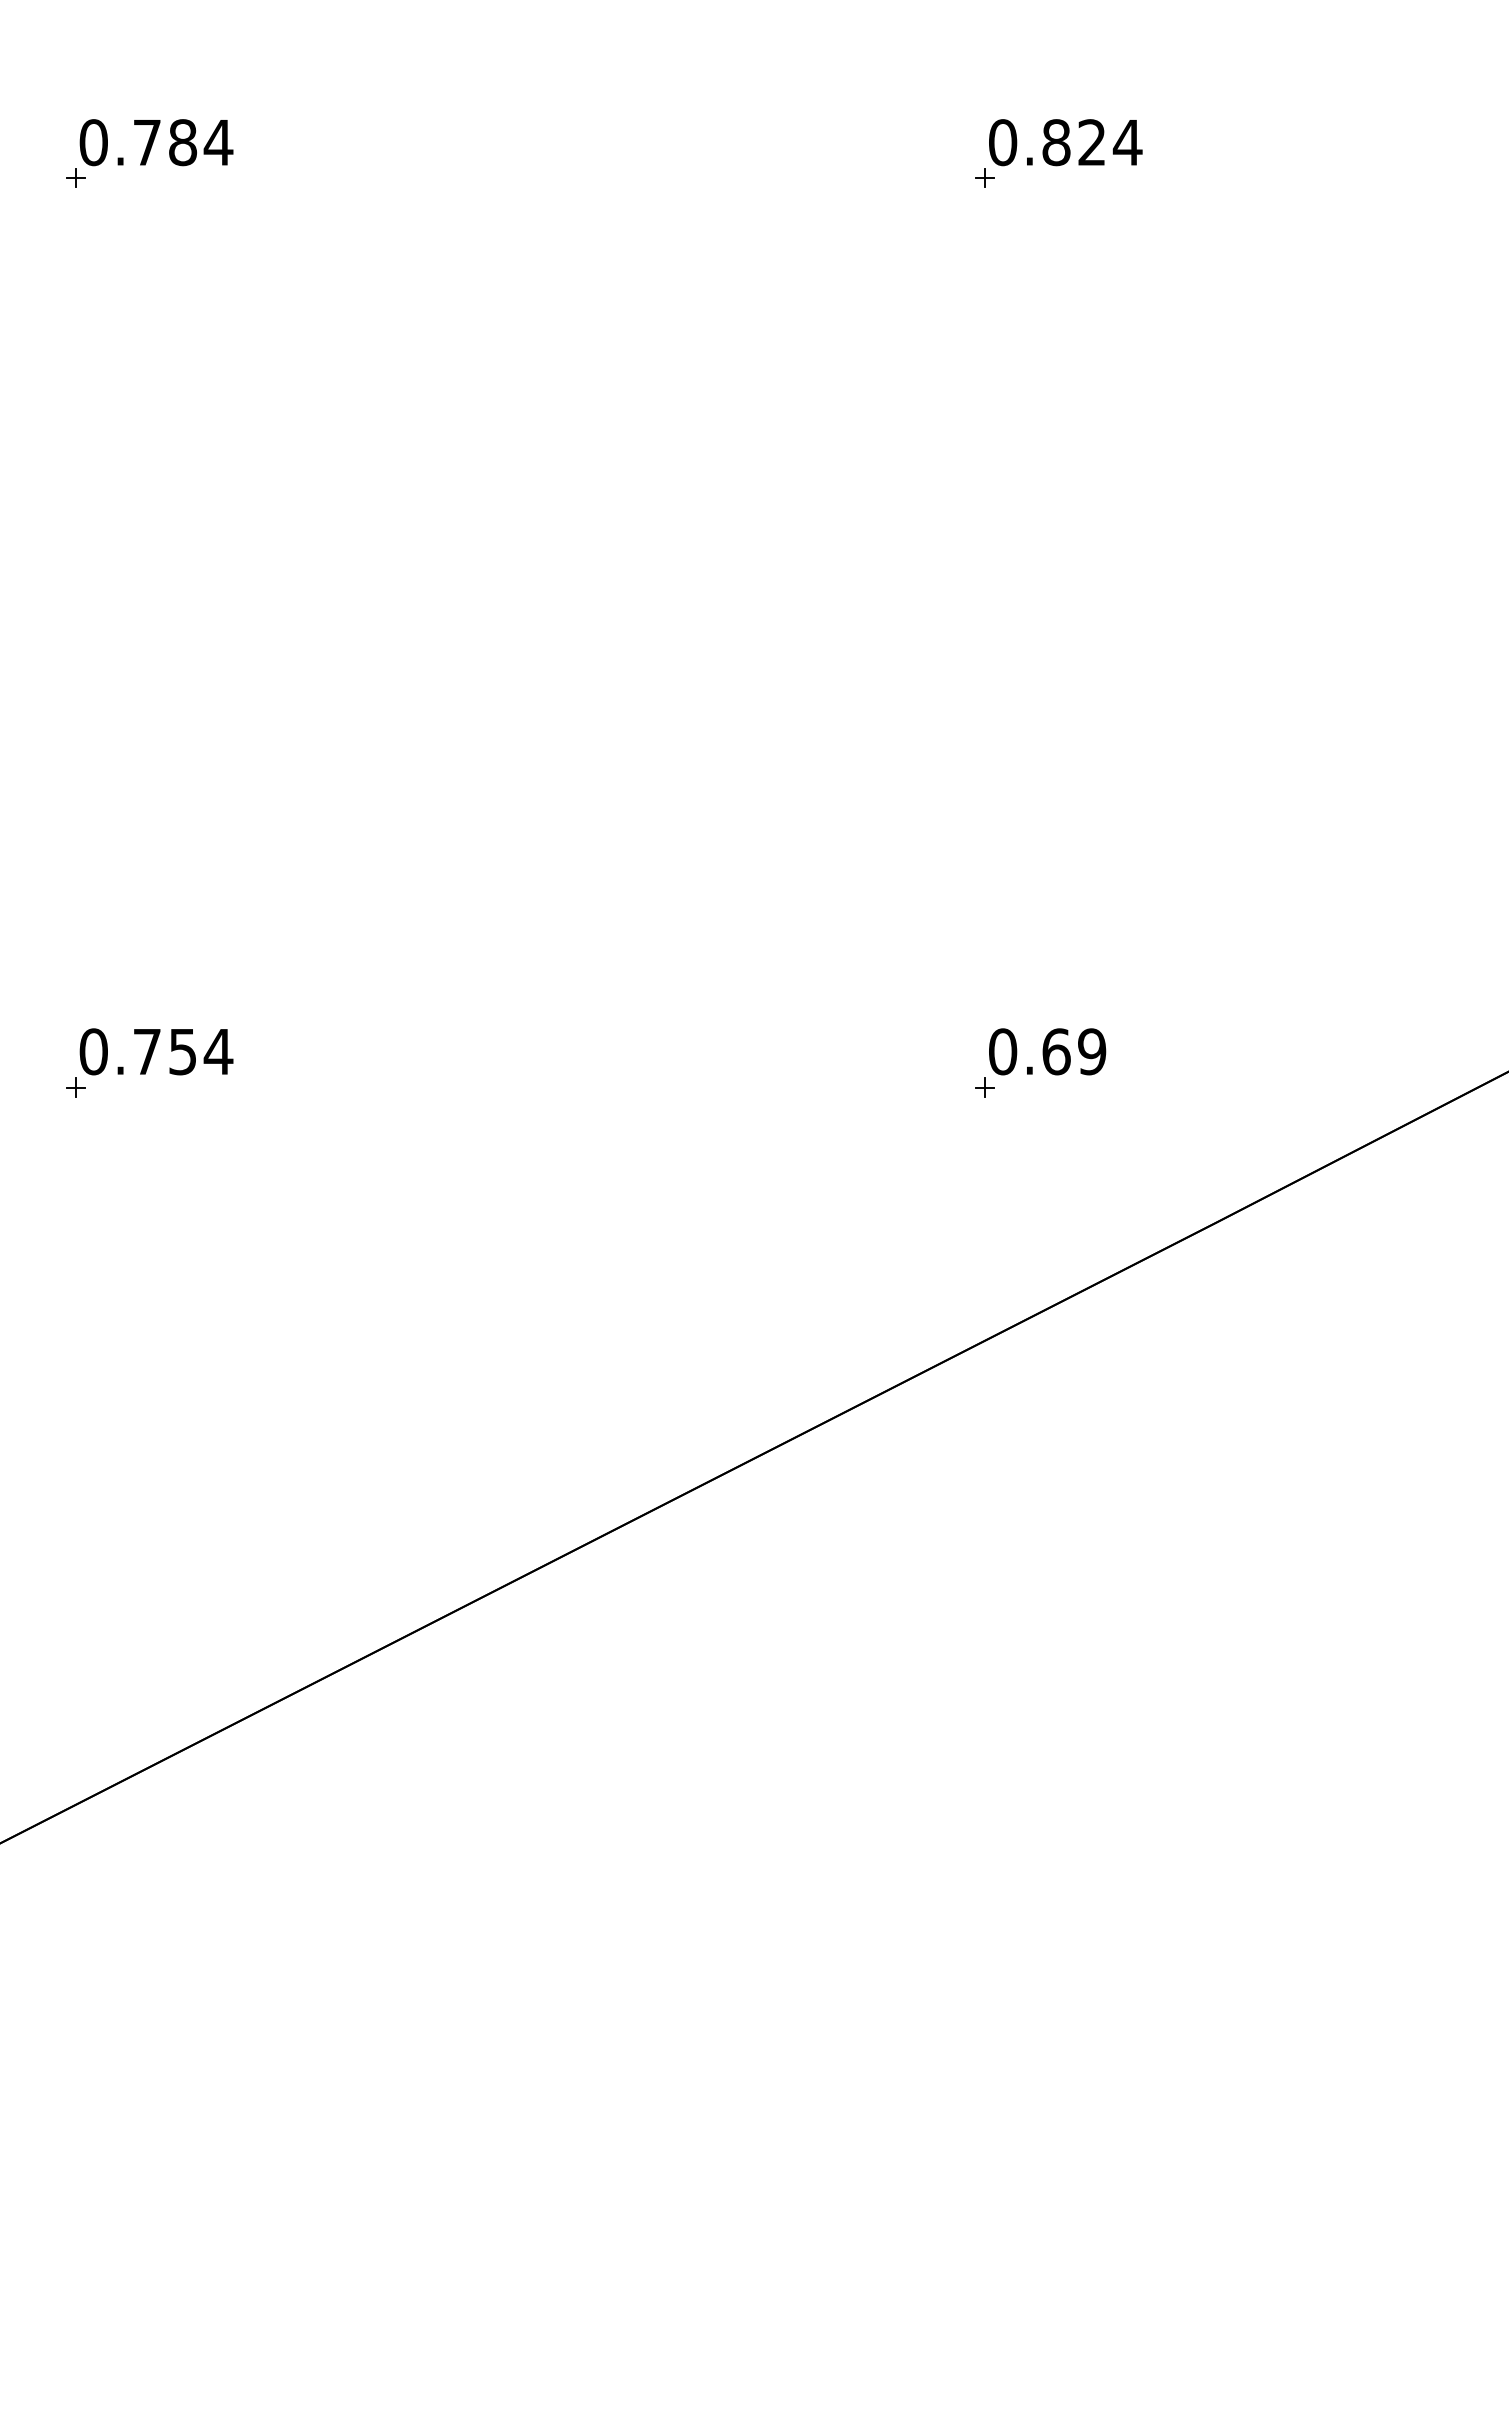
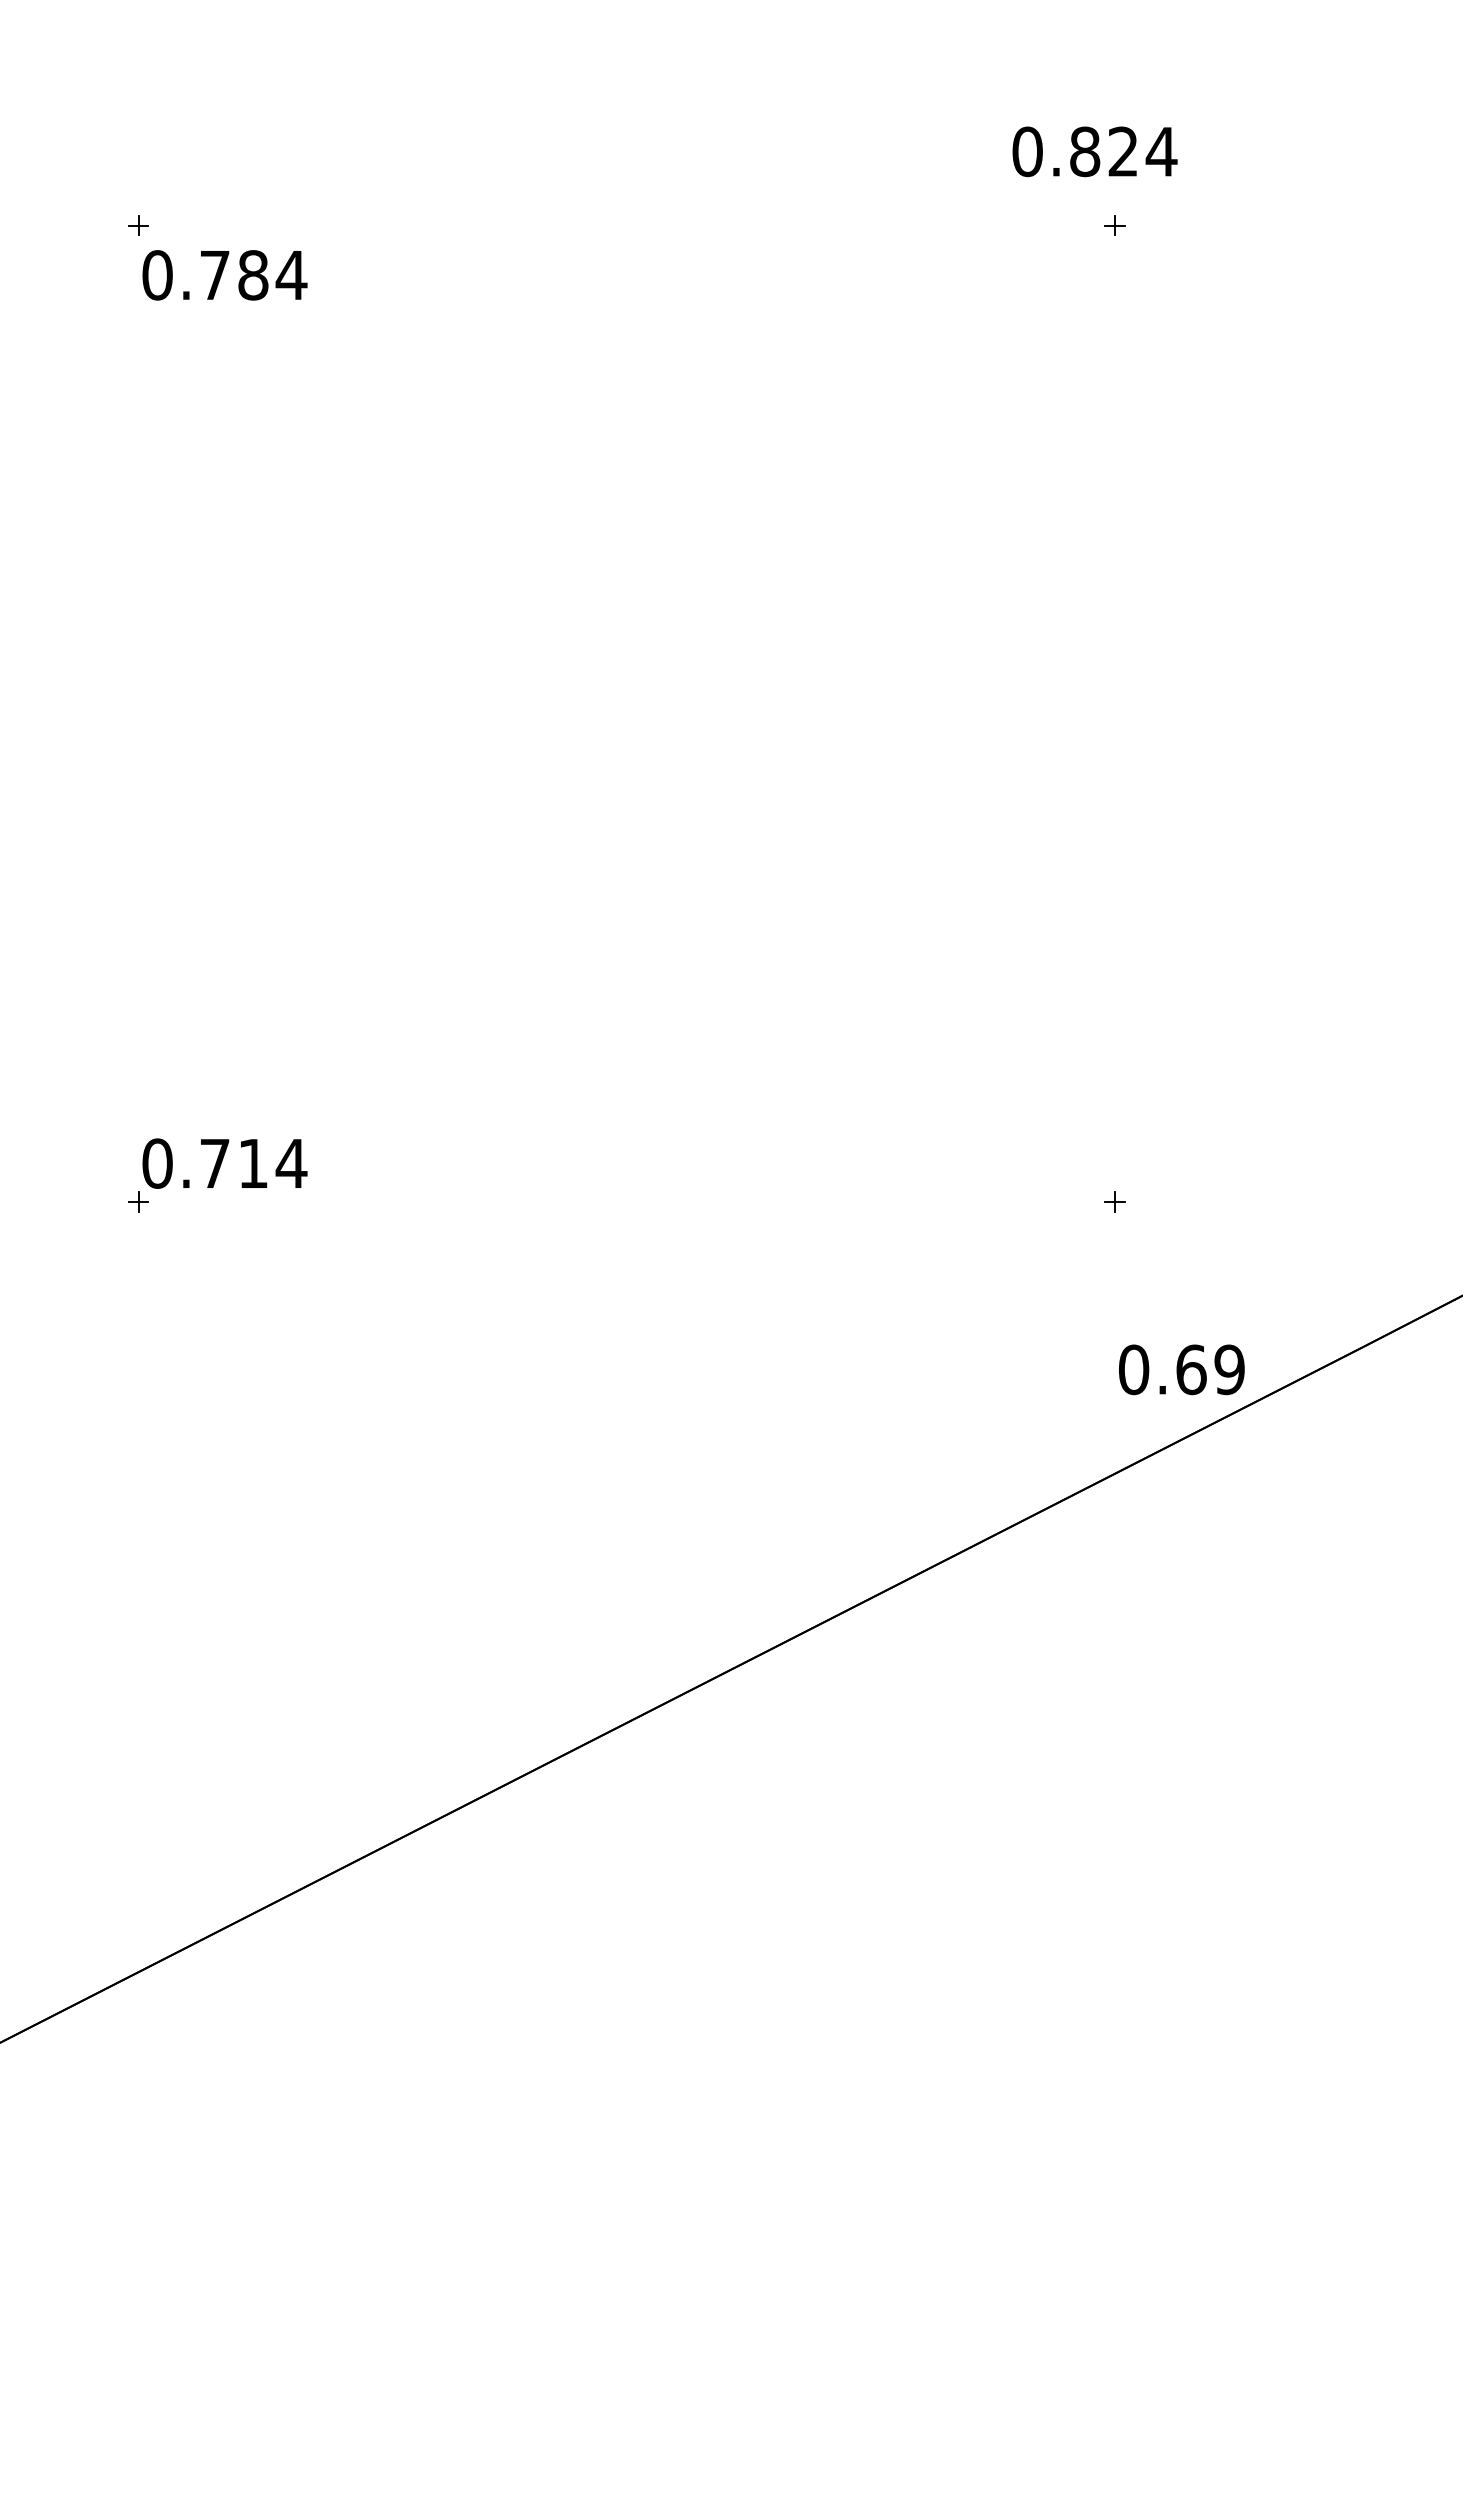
text: (156, 142) -> (224, 275), moved
text: (1065, 142) -> (1094, 151), moved
text: (1047, 1051) -> (1181, 1369), moved
text: (182, 1052) -> (252, 1164), 0.754 -> 0.714

